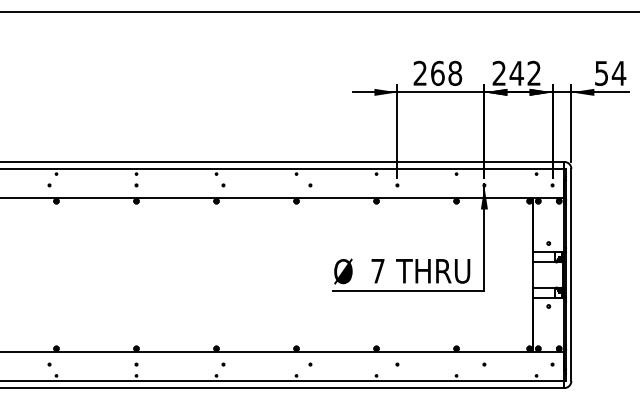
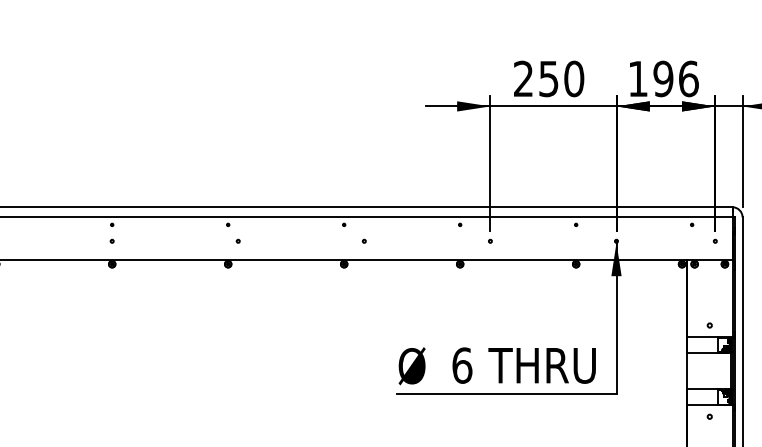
text: (446, 72) -> (561, 77), 268 -> 250
text: (516, 72) -> (663, 77), 242 -> 196
text: (377, 270) -> (461, 364), 7 -> 6

